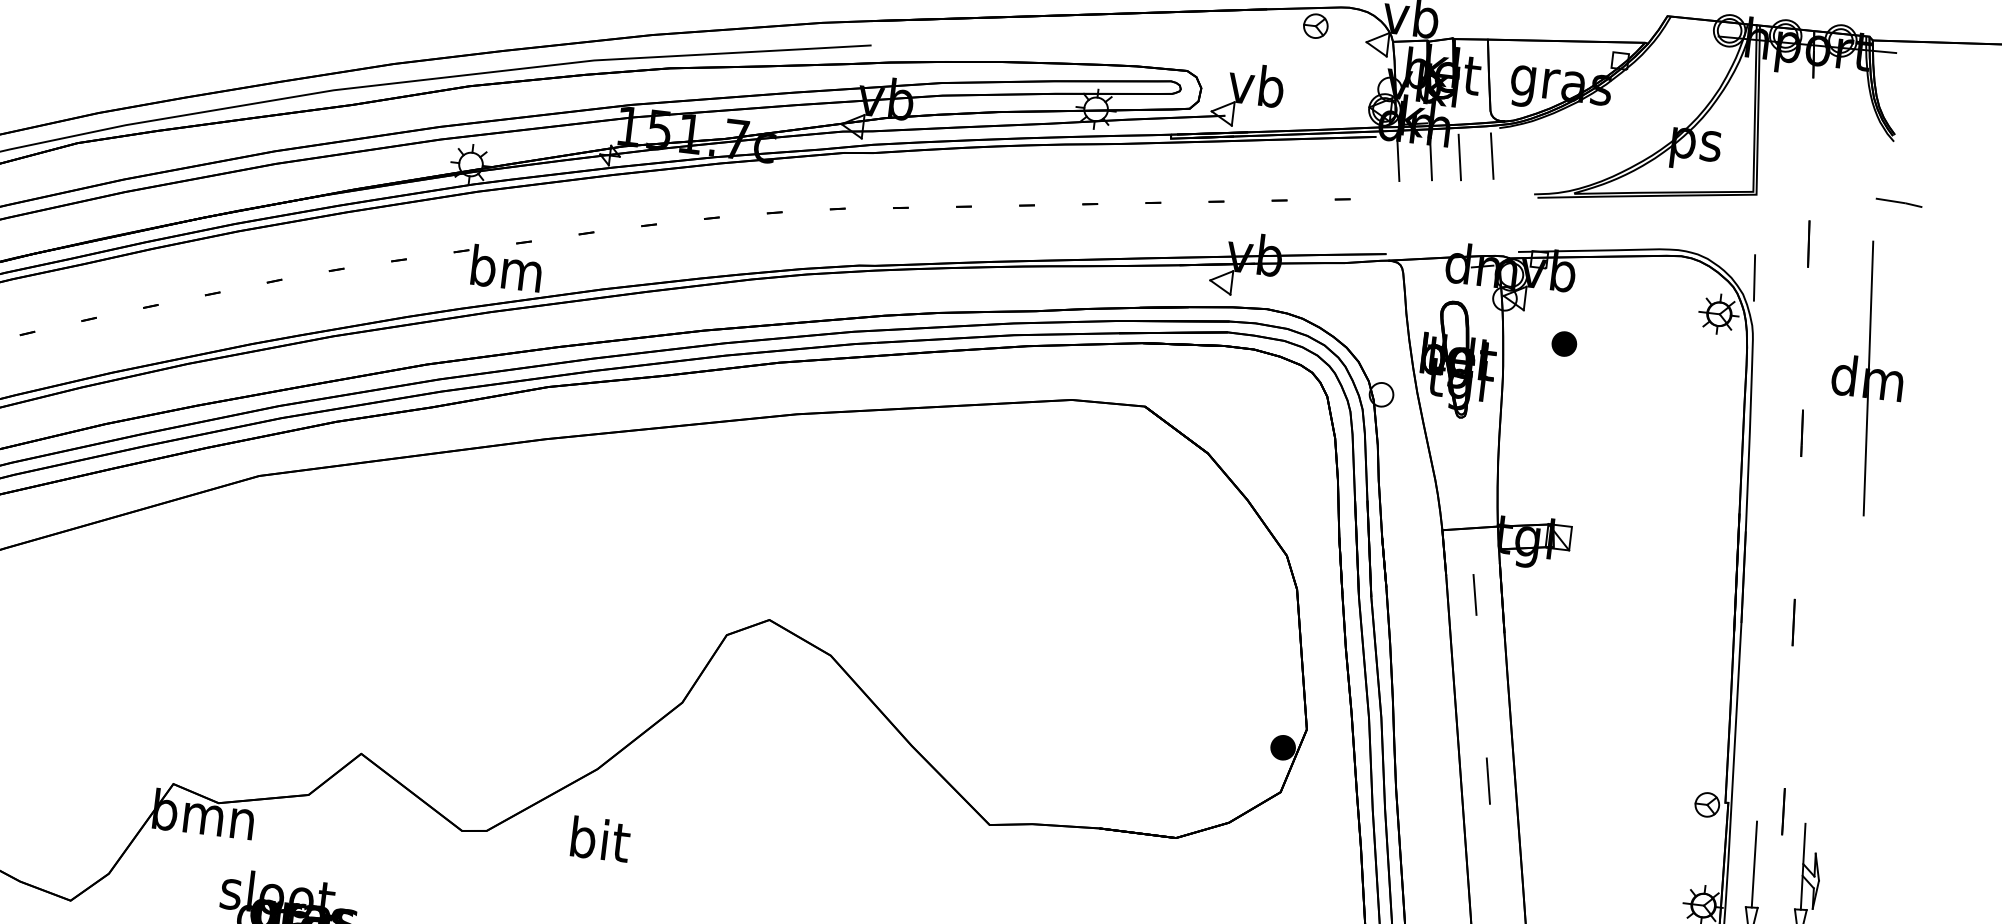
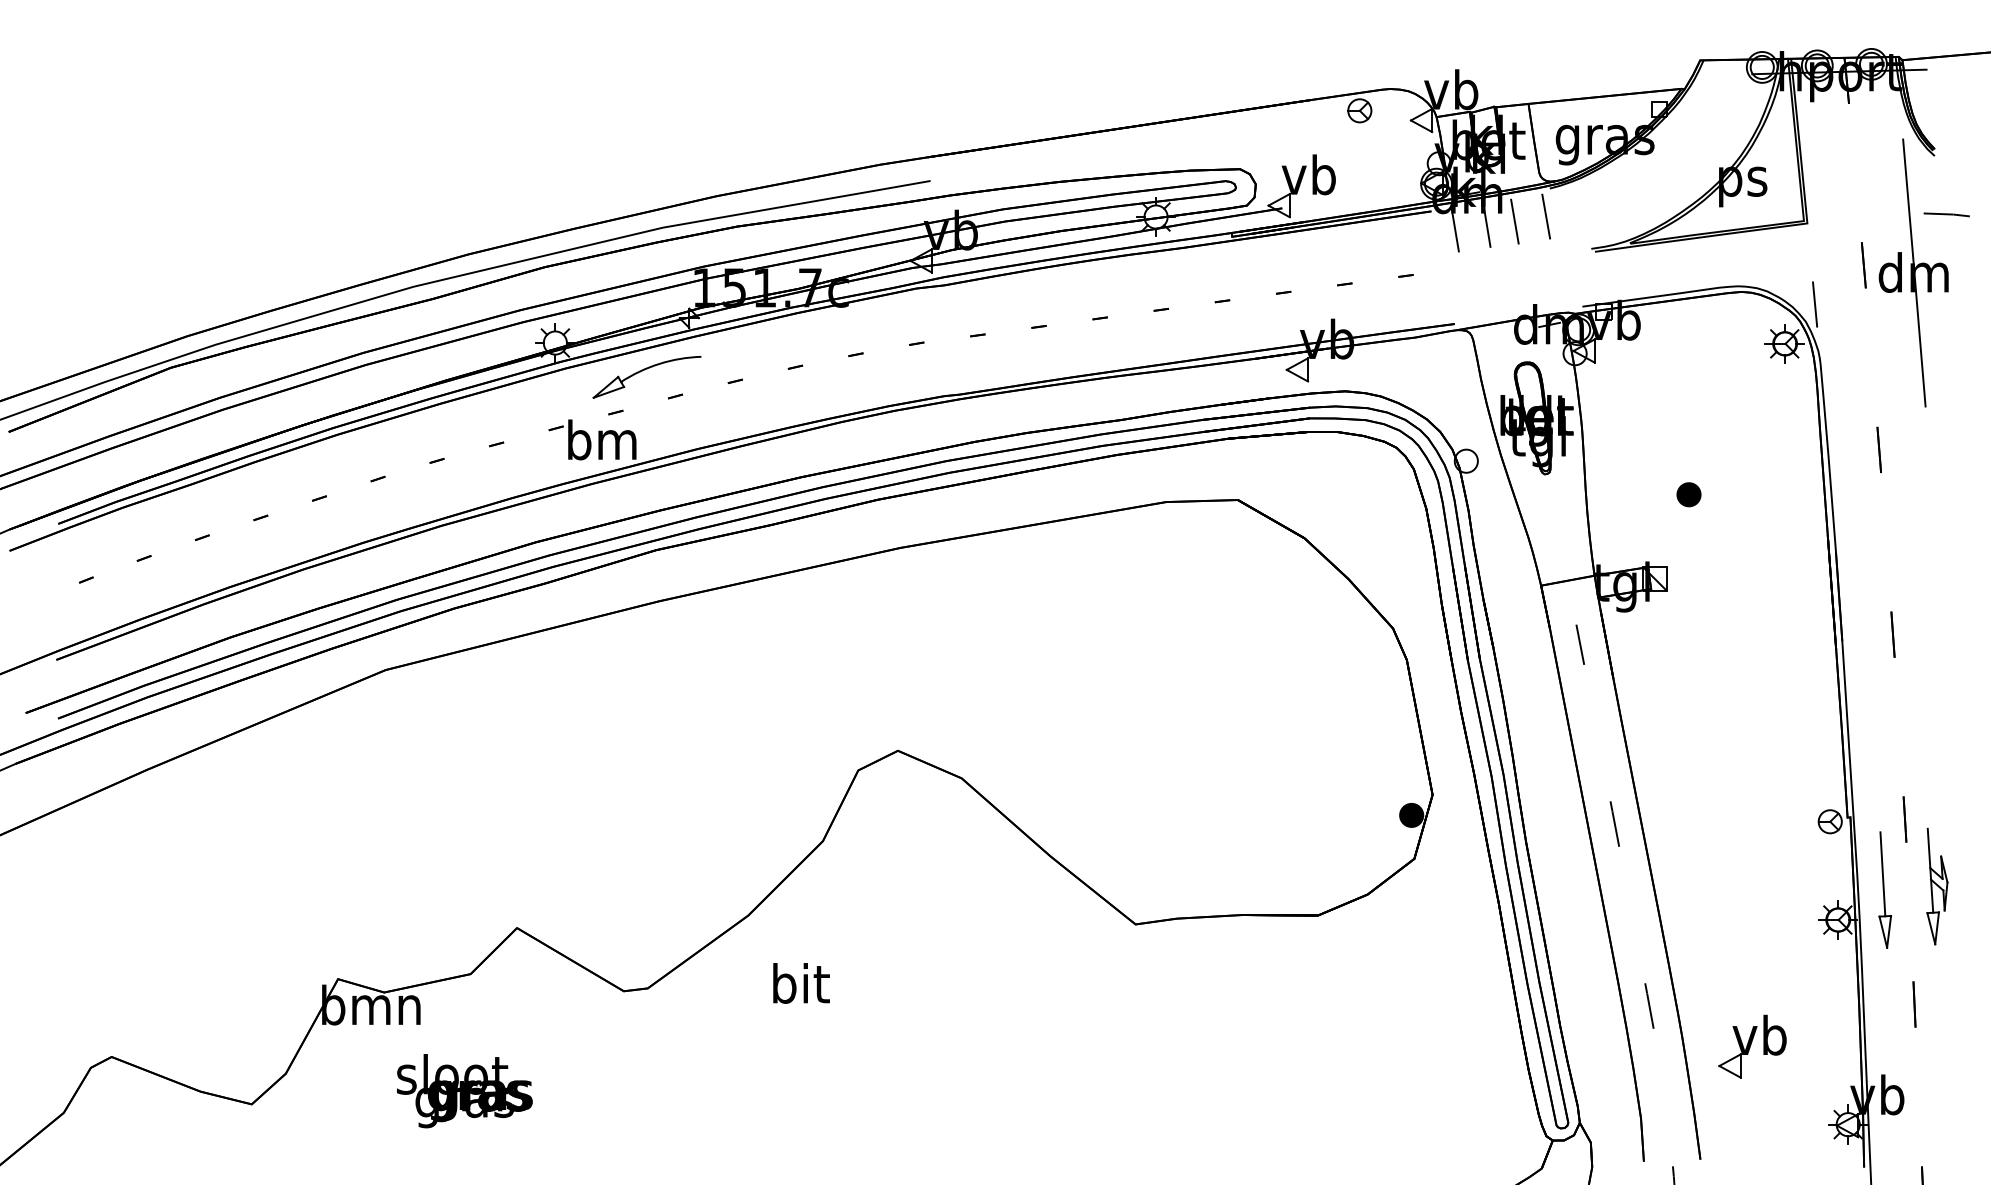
part: (556, 203) -> (642, 371), added
part: (1563, 343) -> (1688, 494), moved
part: (1867, 377) -> (1913, 272), moved
text: (600, 839) -> (801, 983), moved

